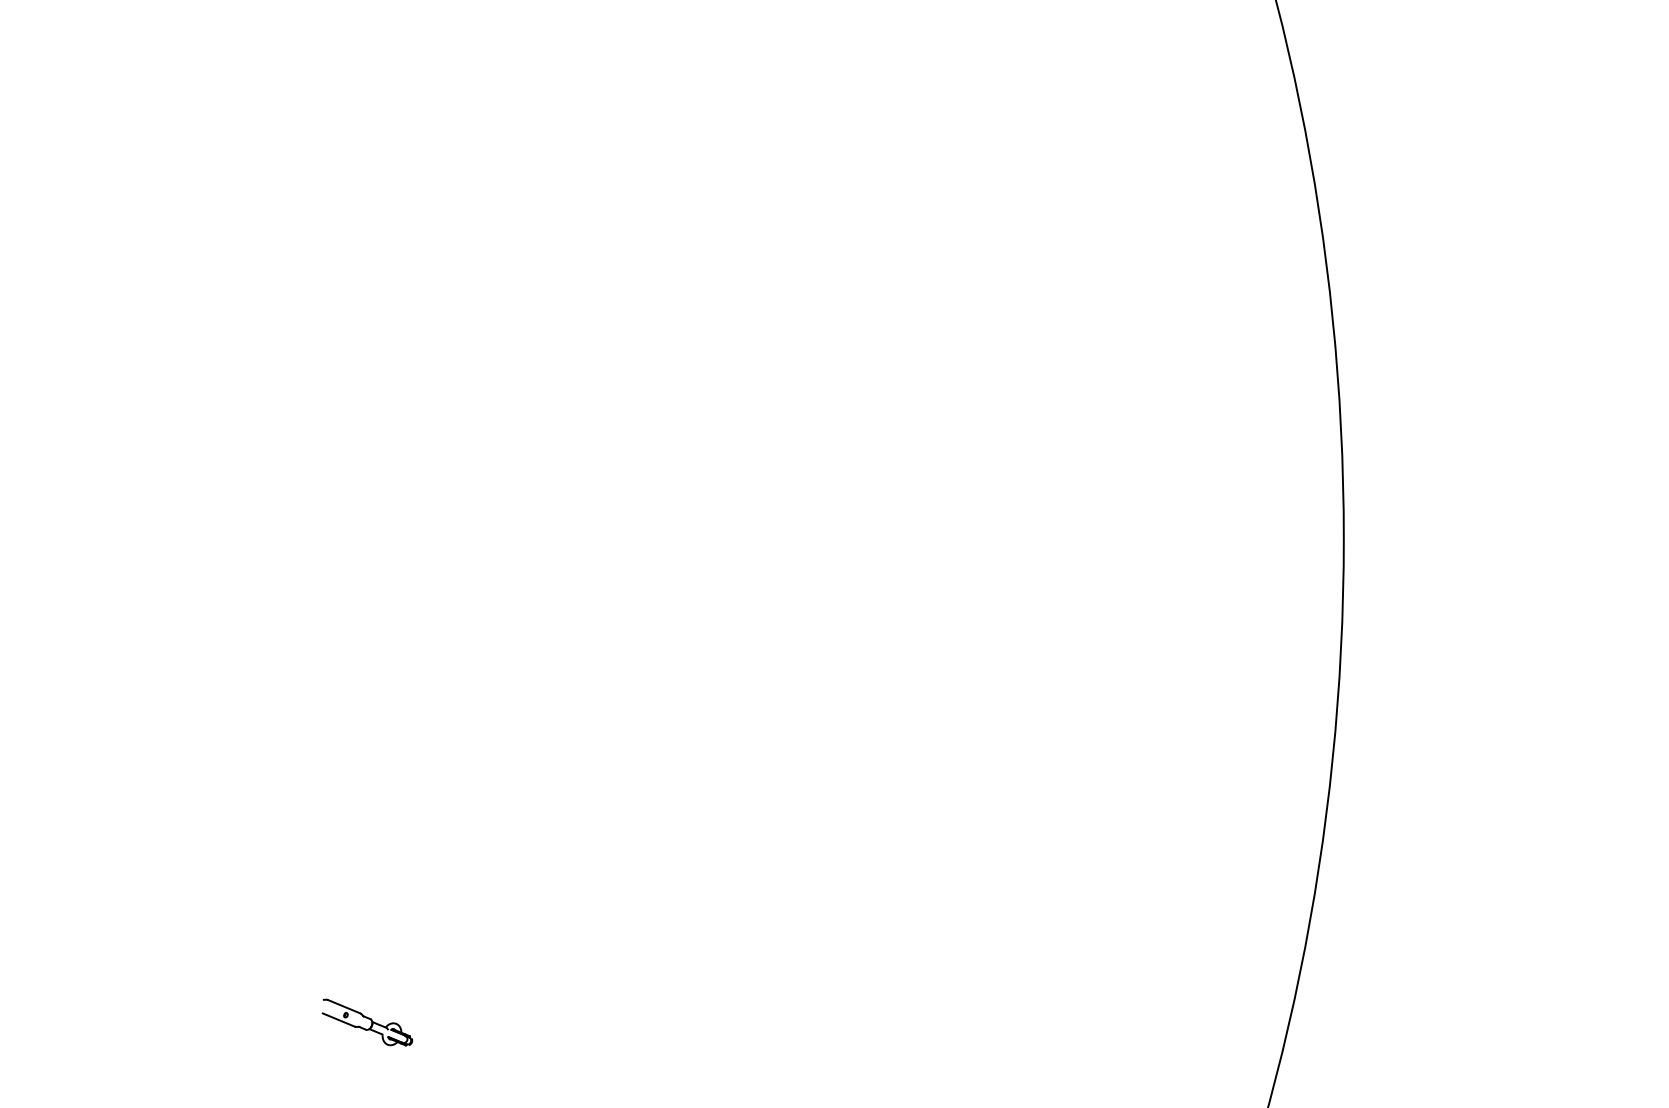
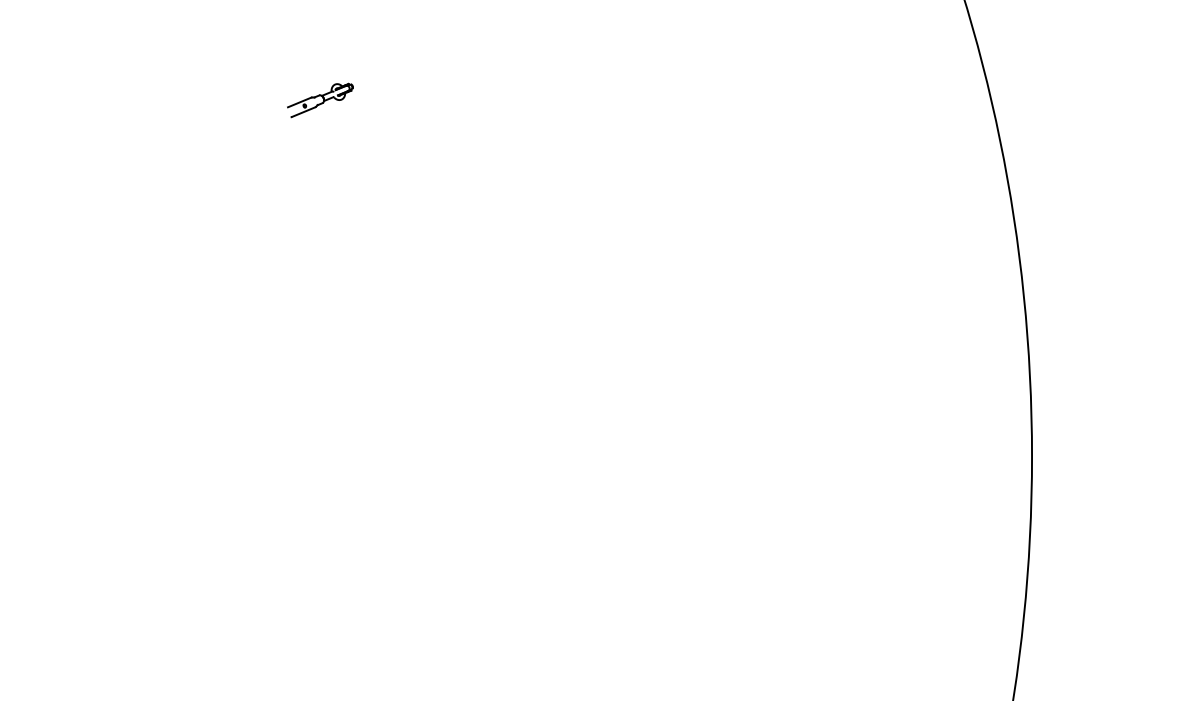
part: (365, 49) -> (320, 100), added

